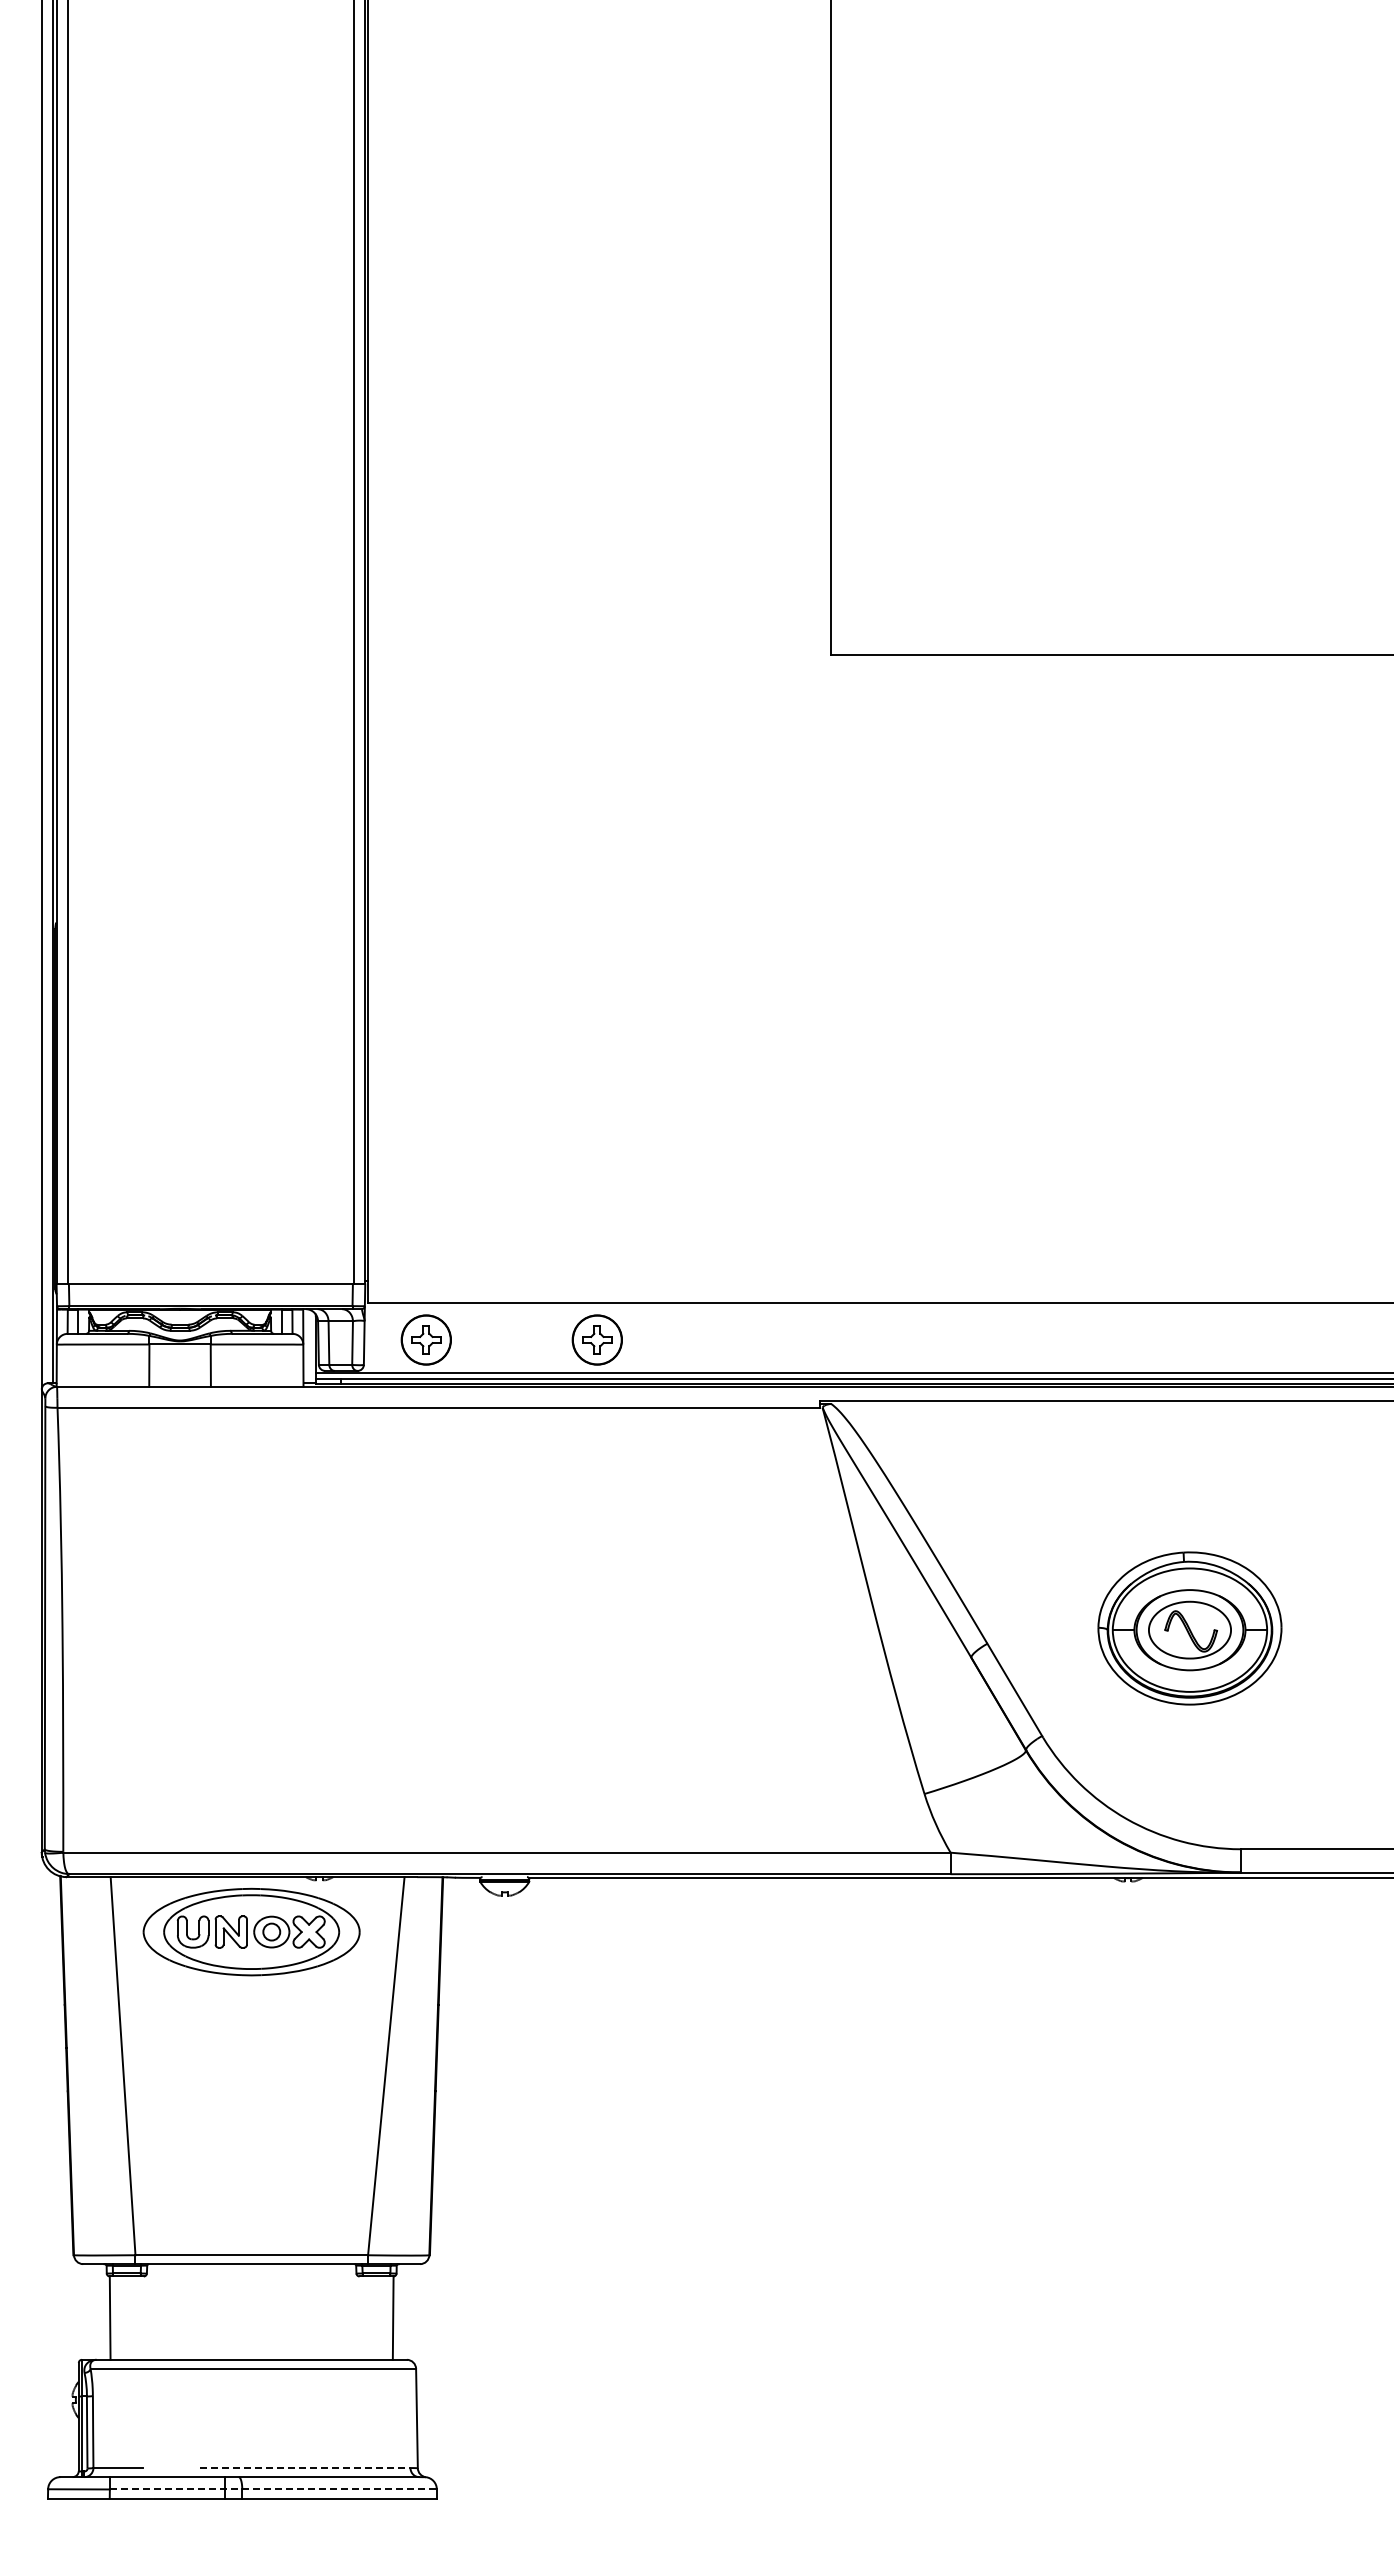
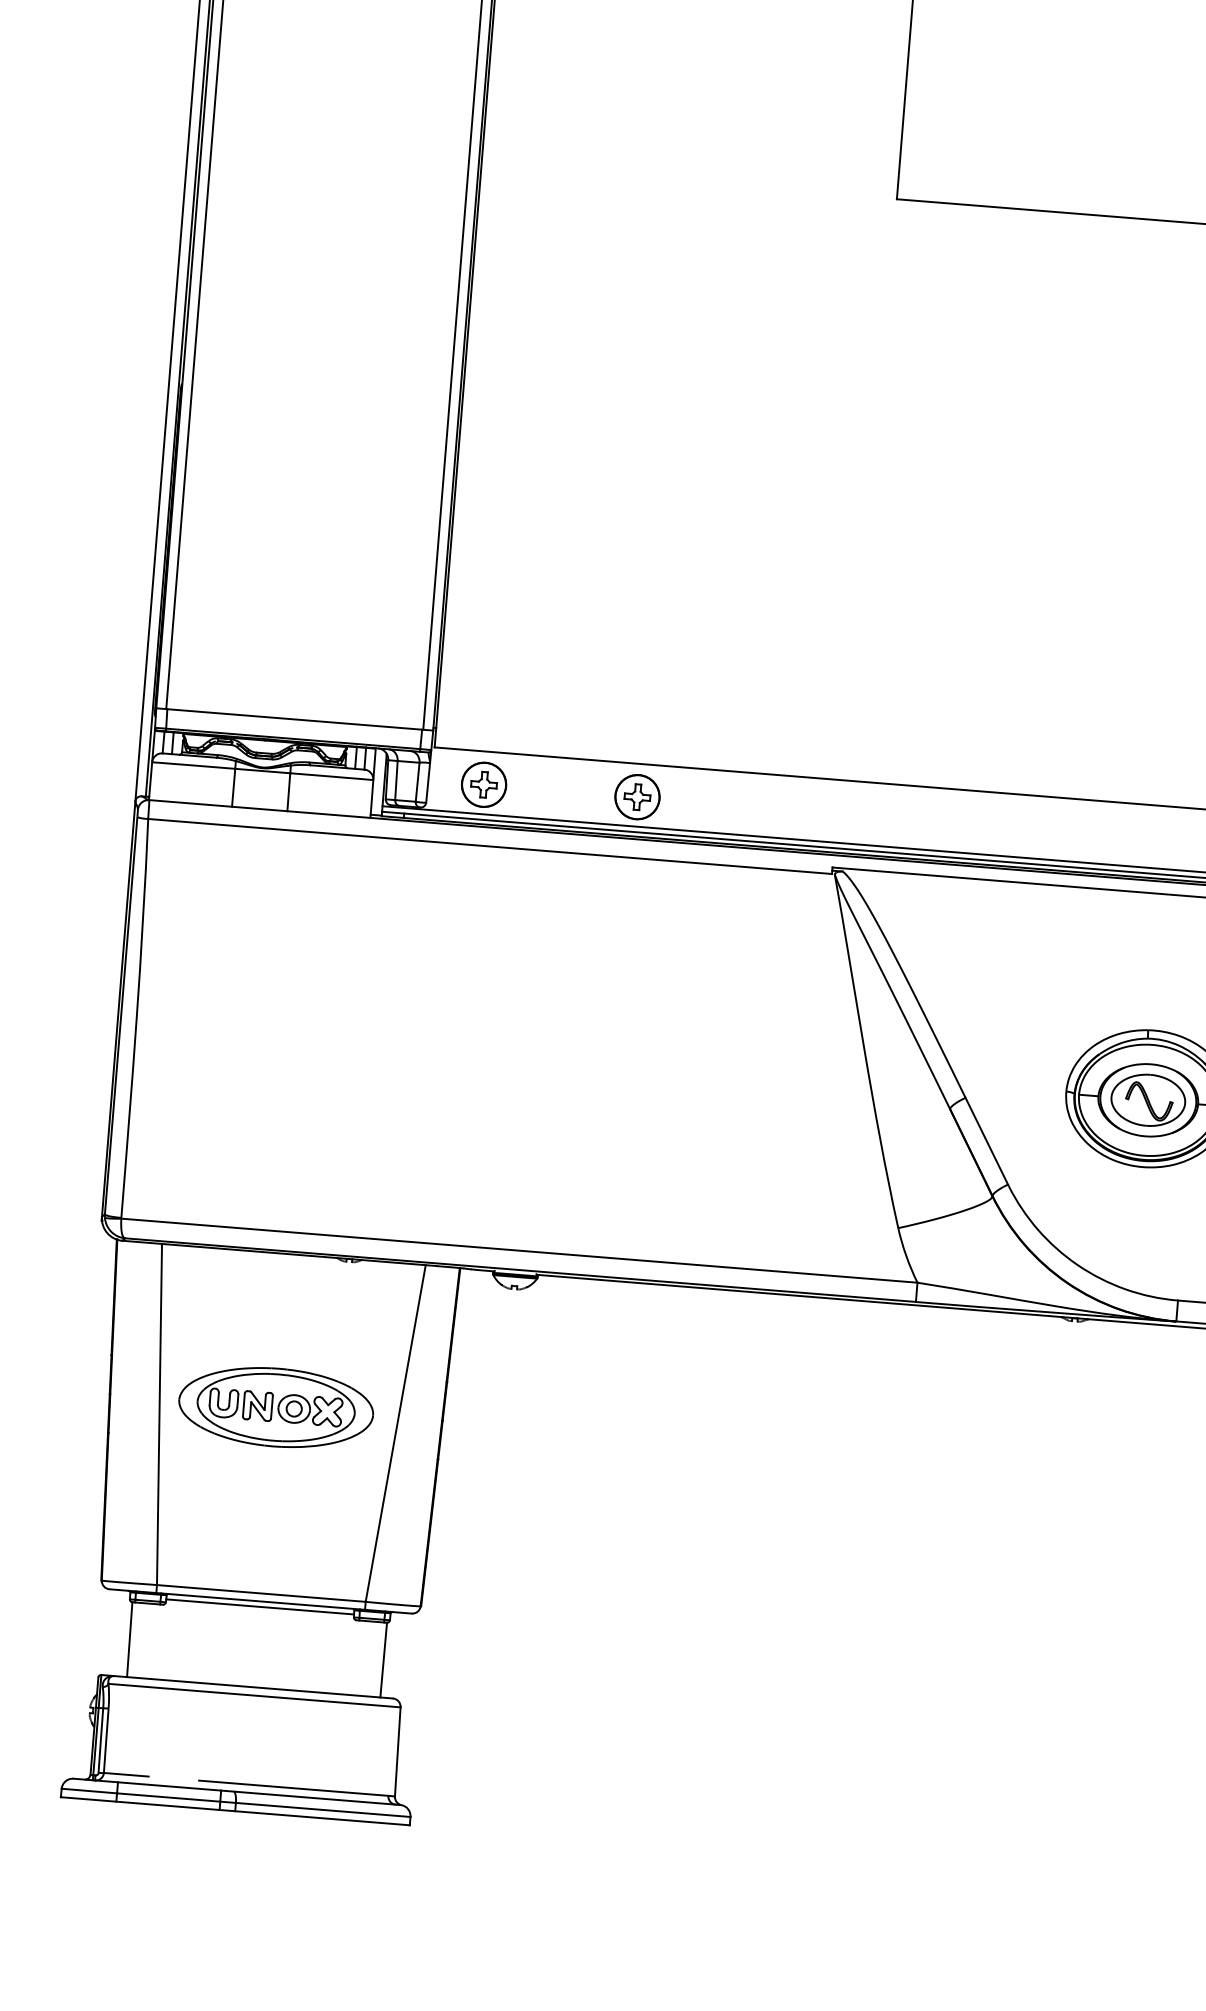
part: (251, 1931) -> (276, 1407), moved
line: (251, 2270) -> (259, 1607), added
line: (305, 2468) -> (294, 1788), dashed -> solid
line: (273, 2489) -> (263, 1805), dashed -> solid

